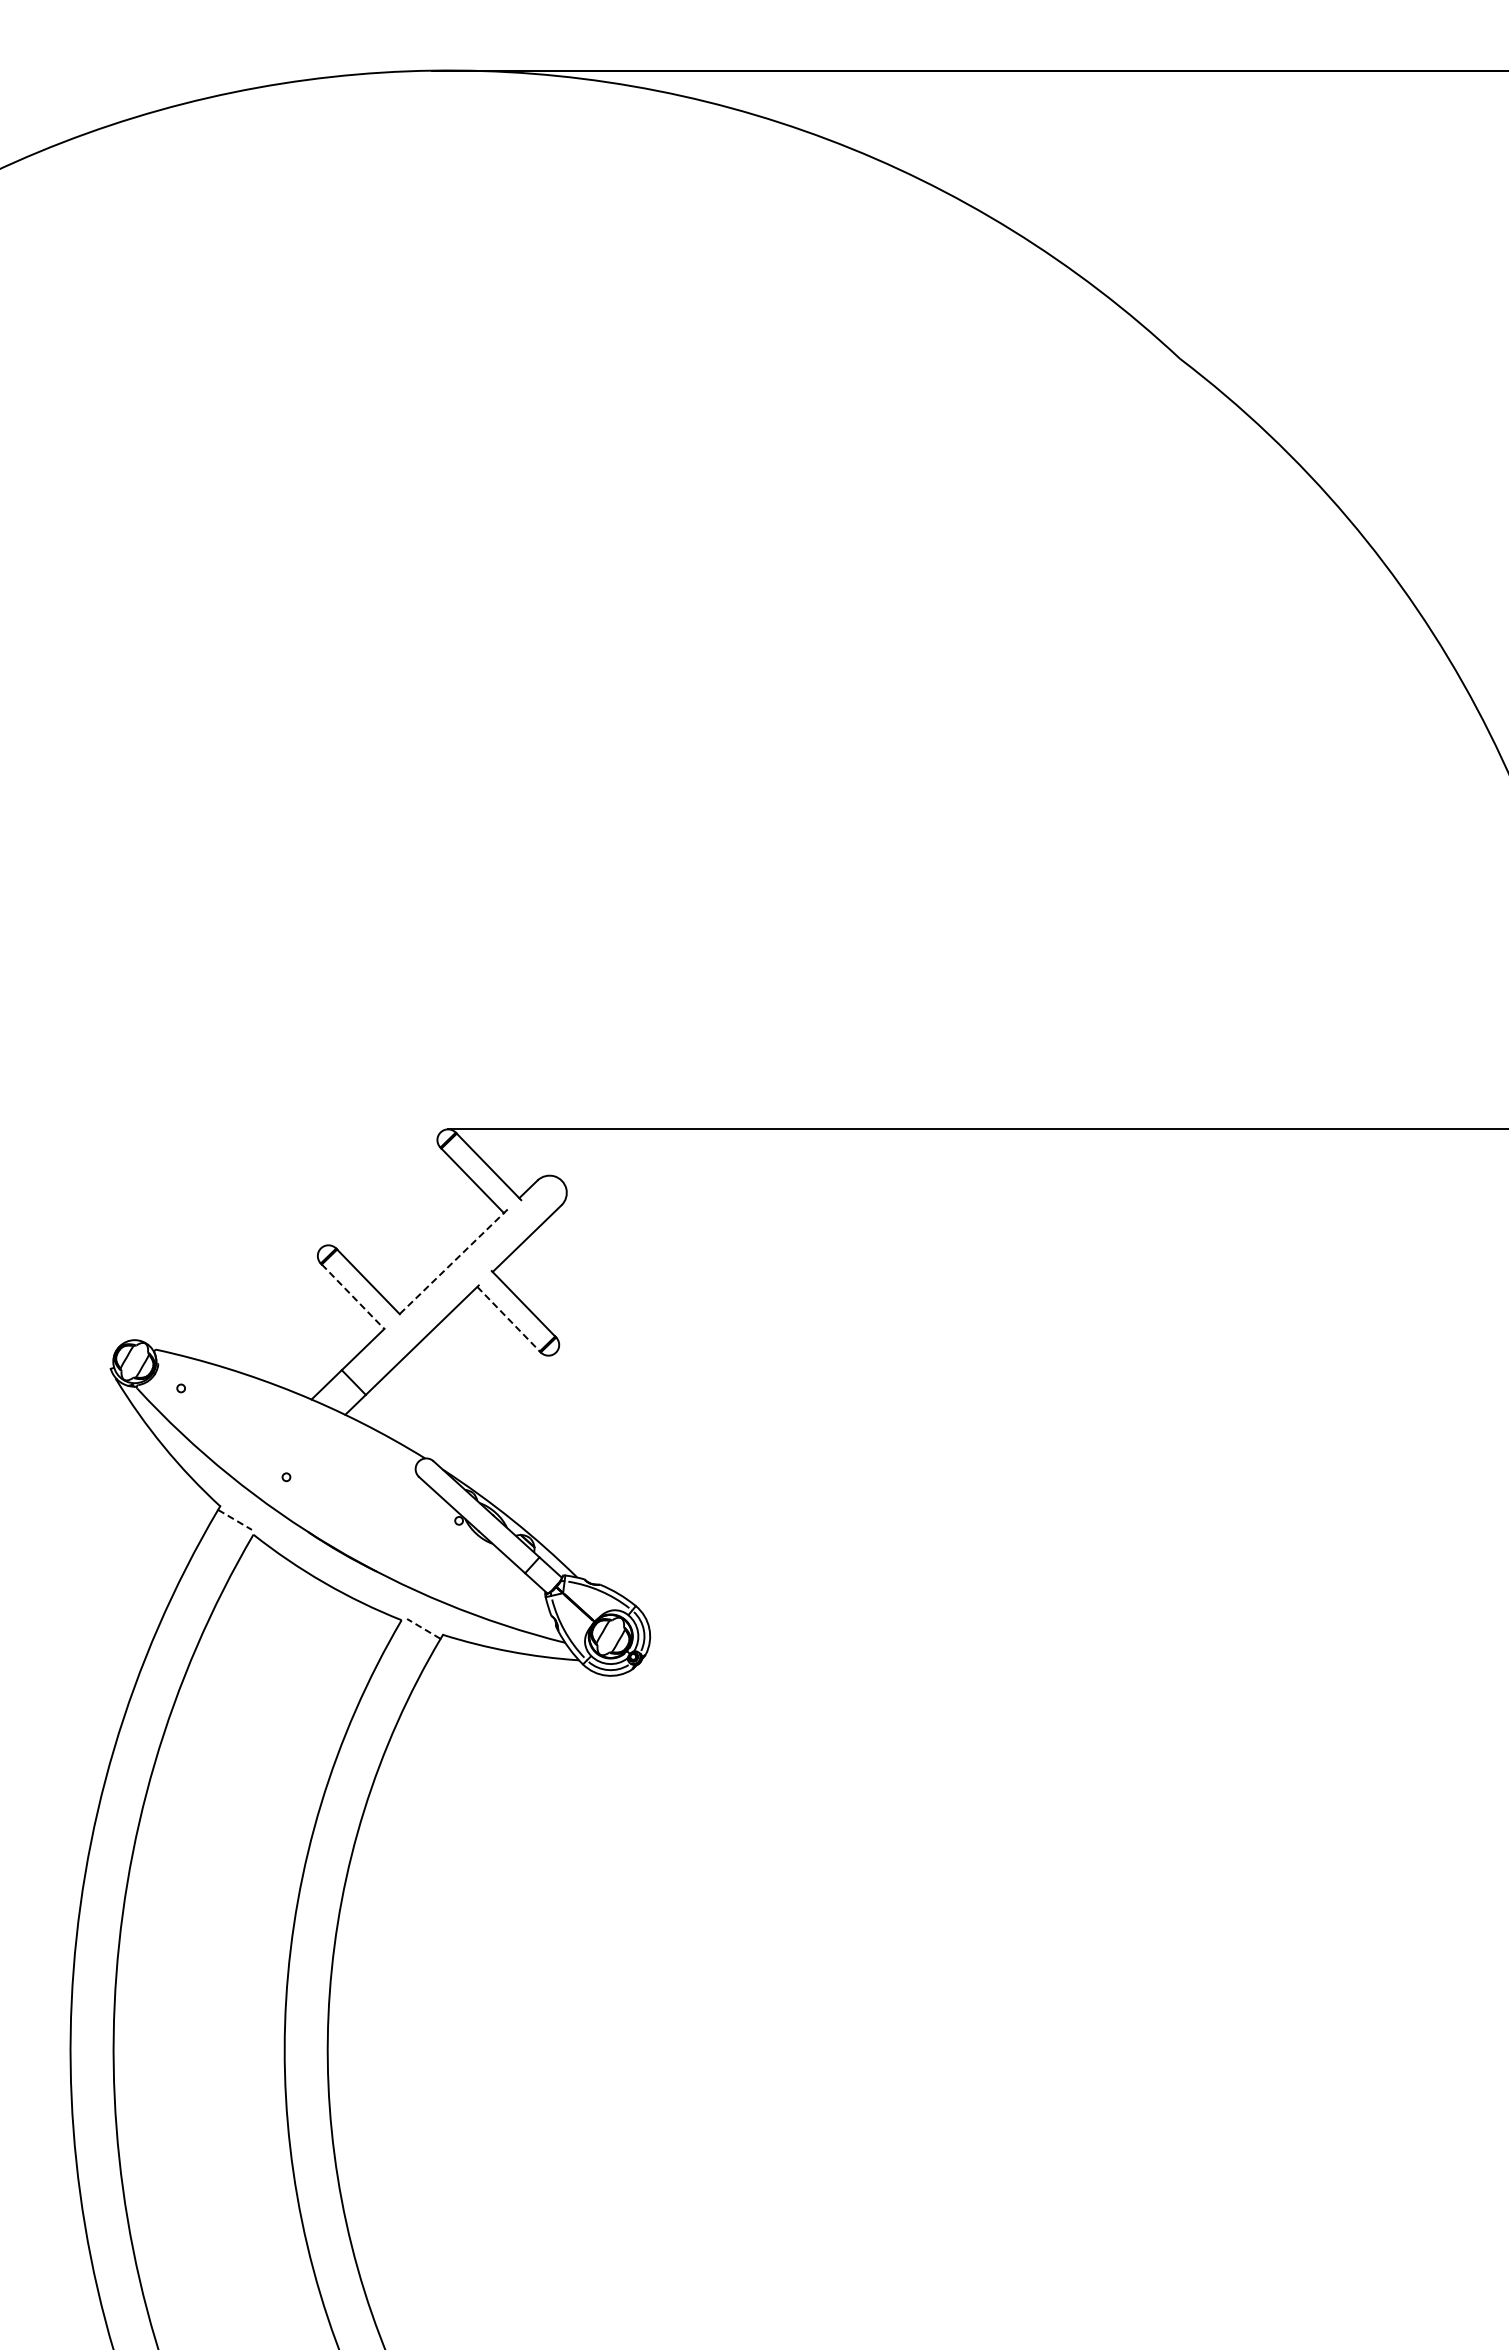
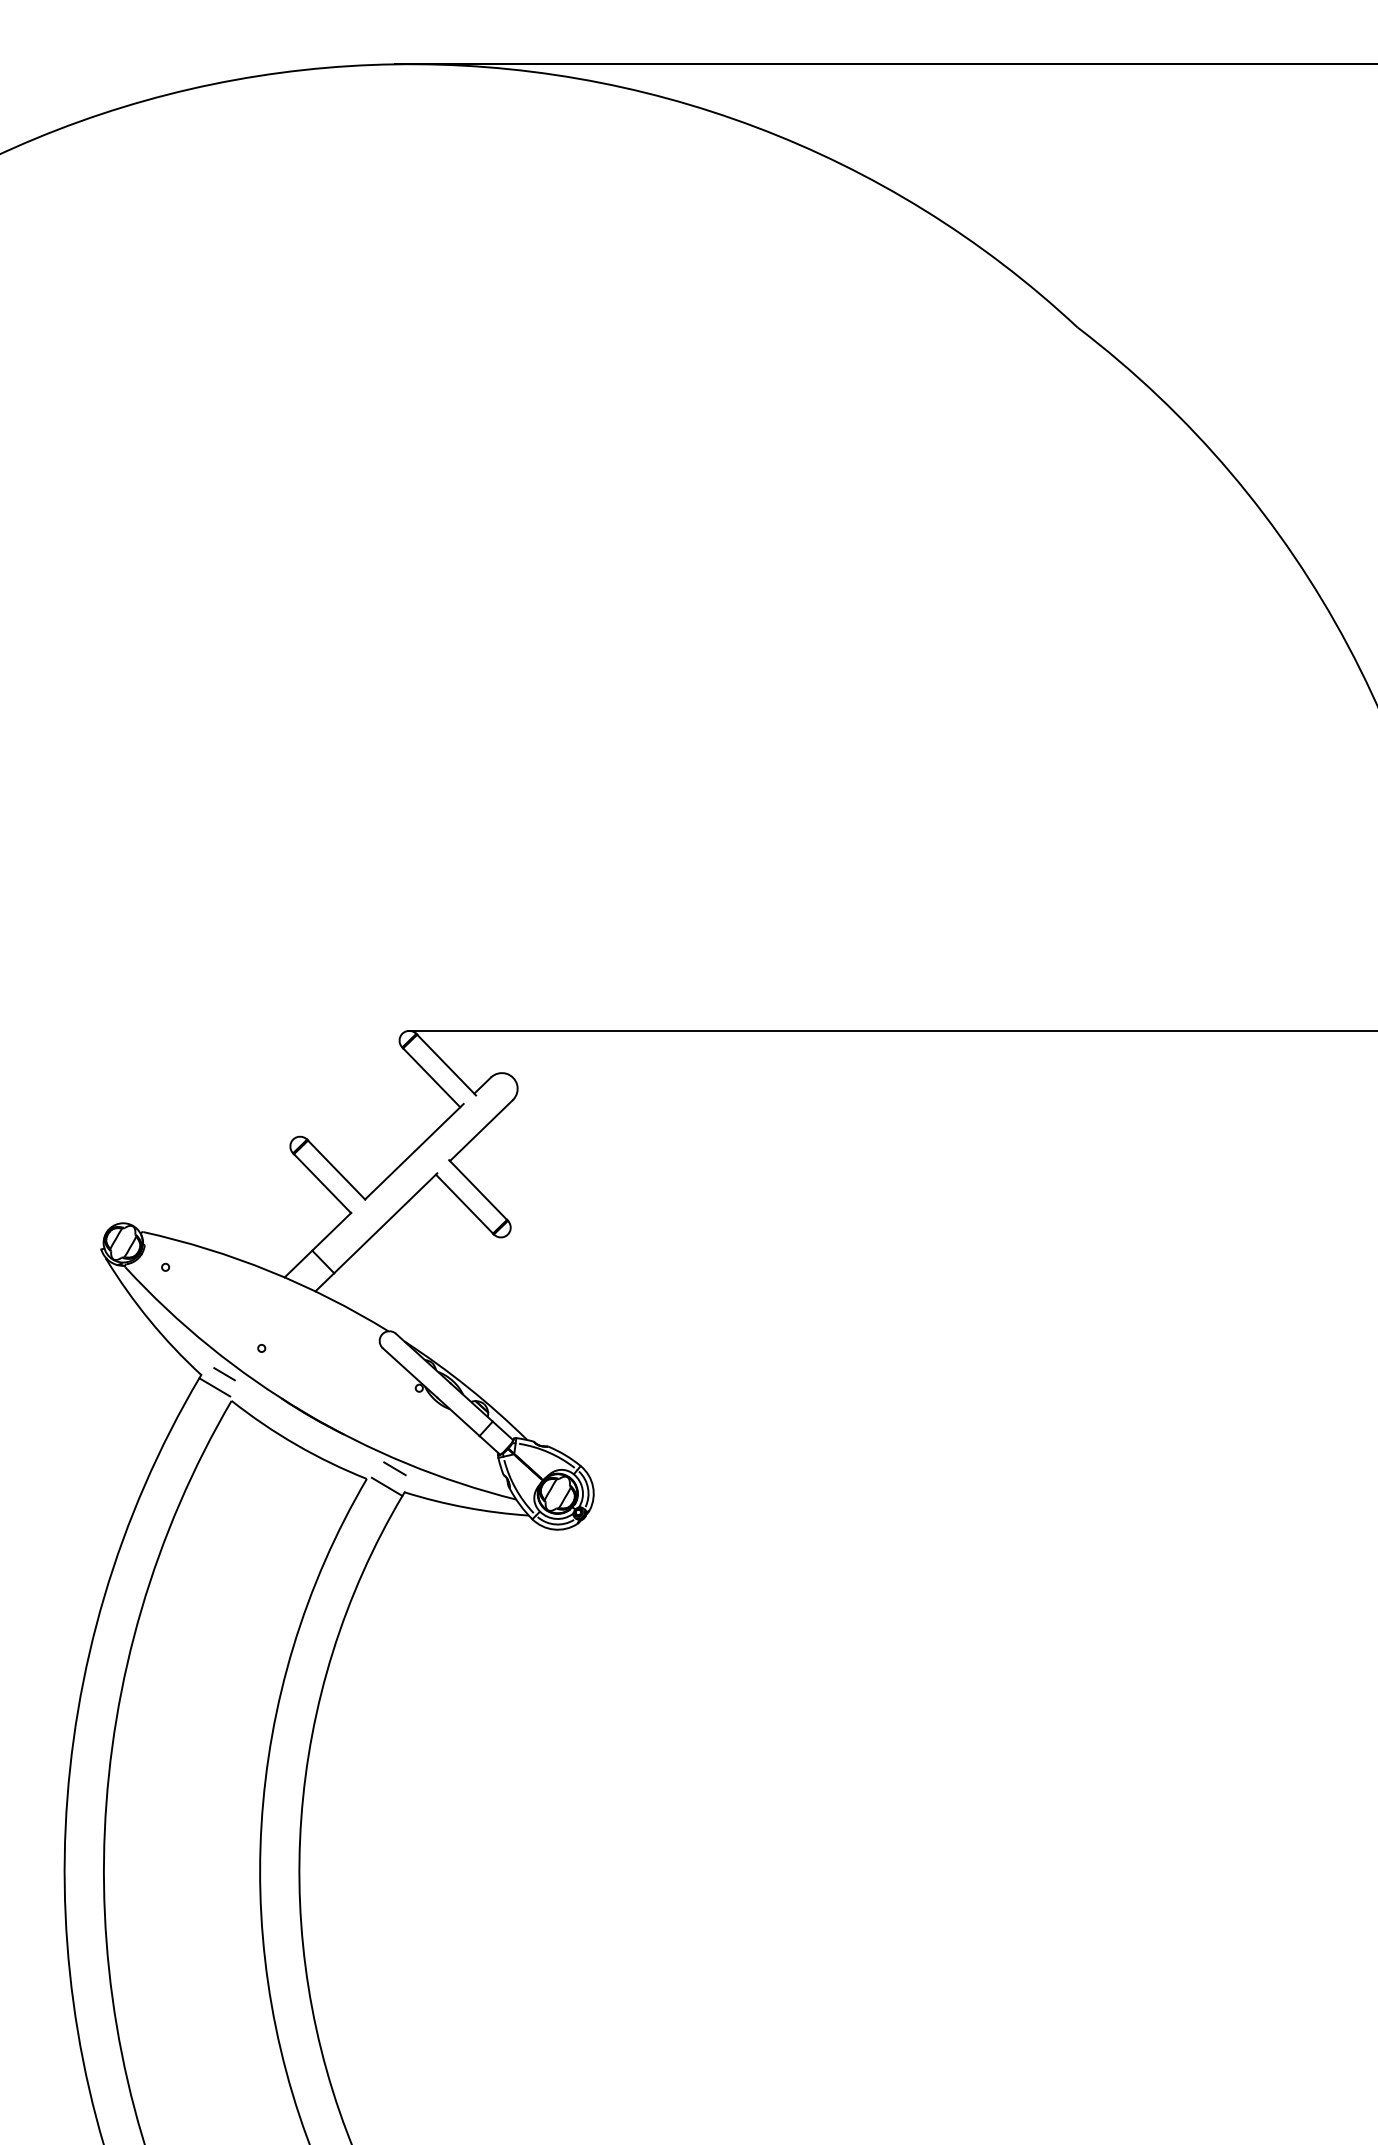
line: (453, 1262) -> (414, 1152), dashed -> solid
line: (353, 1296) -> (322, 1183), dashed -> solid
line: (508, 1319) -> (464, 1204), dashed -> solid
line: (245, 1505) -> (224, 1374), added
line: (235, 1519) -> (215, 1386), dashed -> solid
line: (432, 1609) -> (395, 1469), added
line: (423, 1628) -> (386, 1486), dashed -> solid

